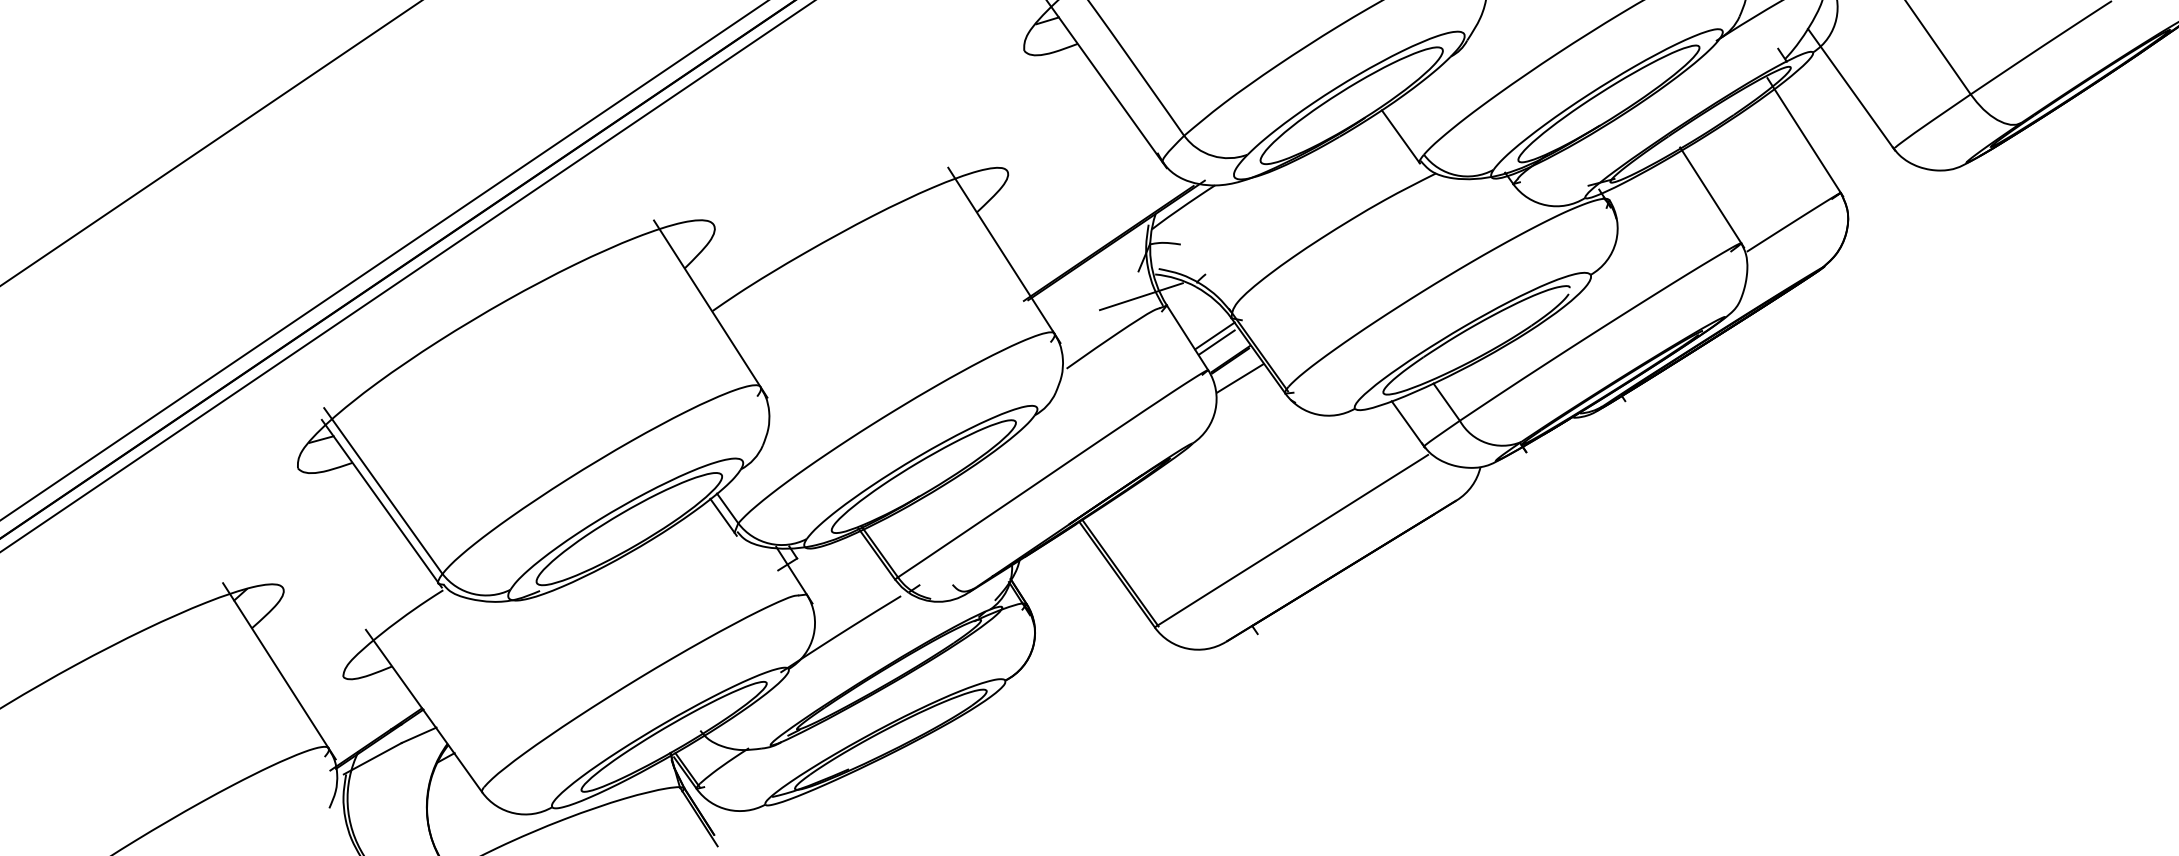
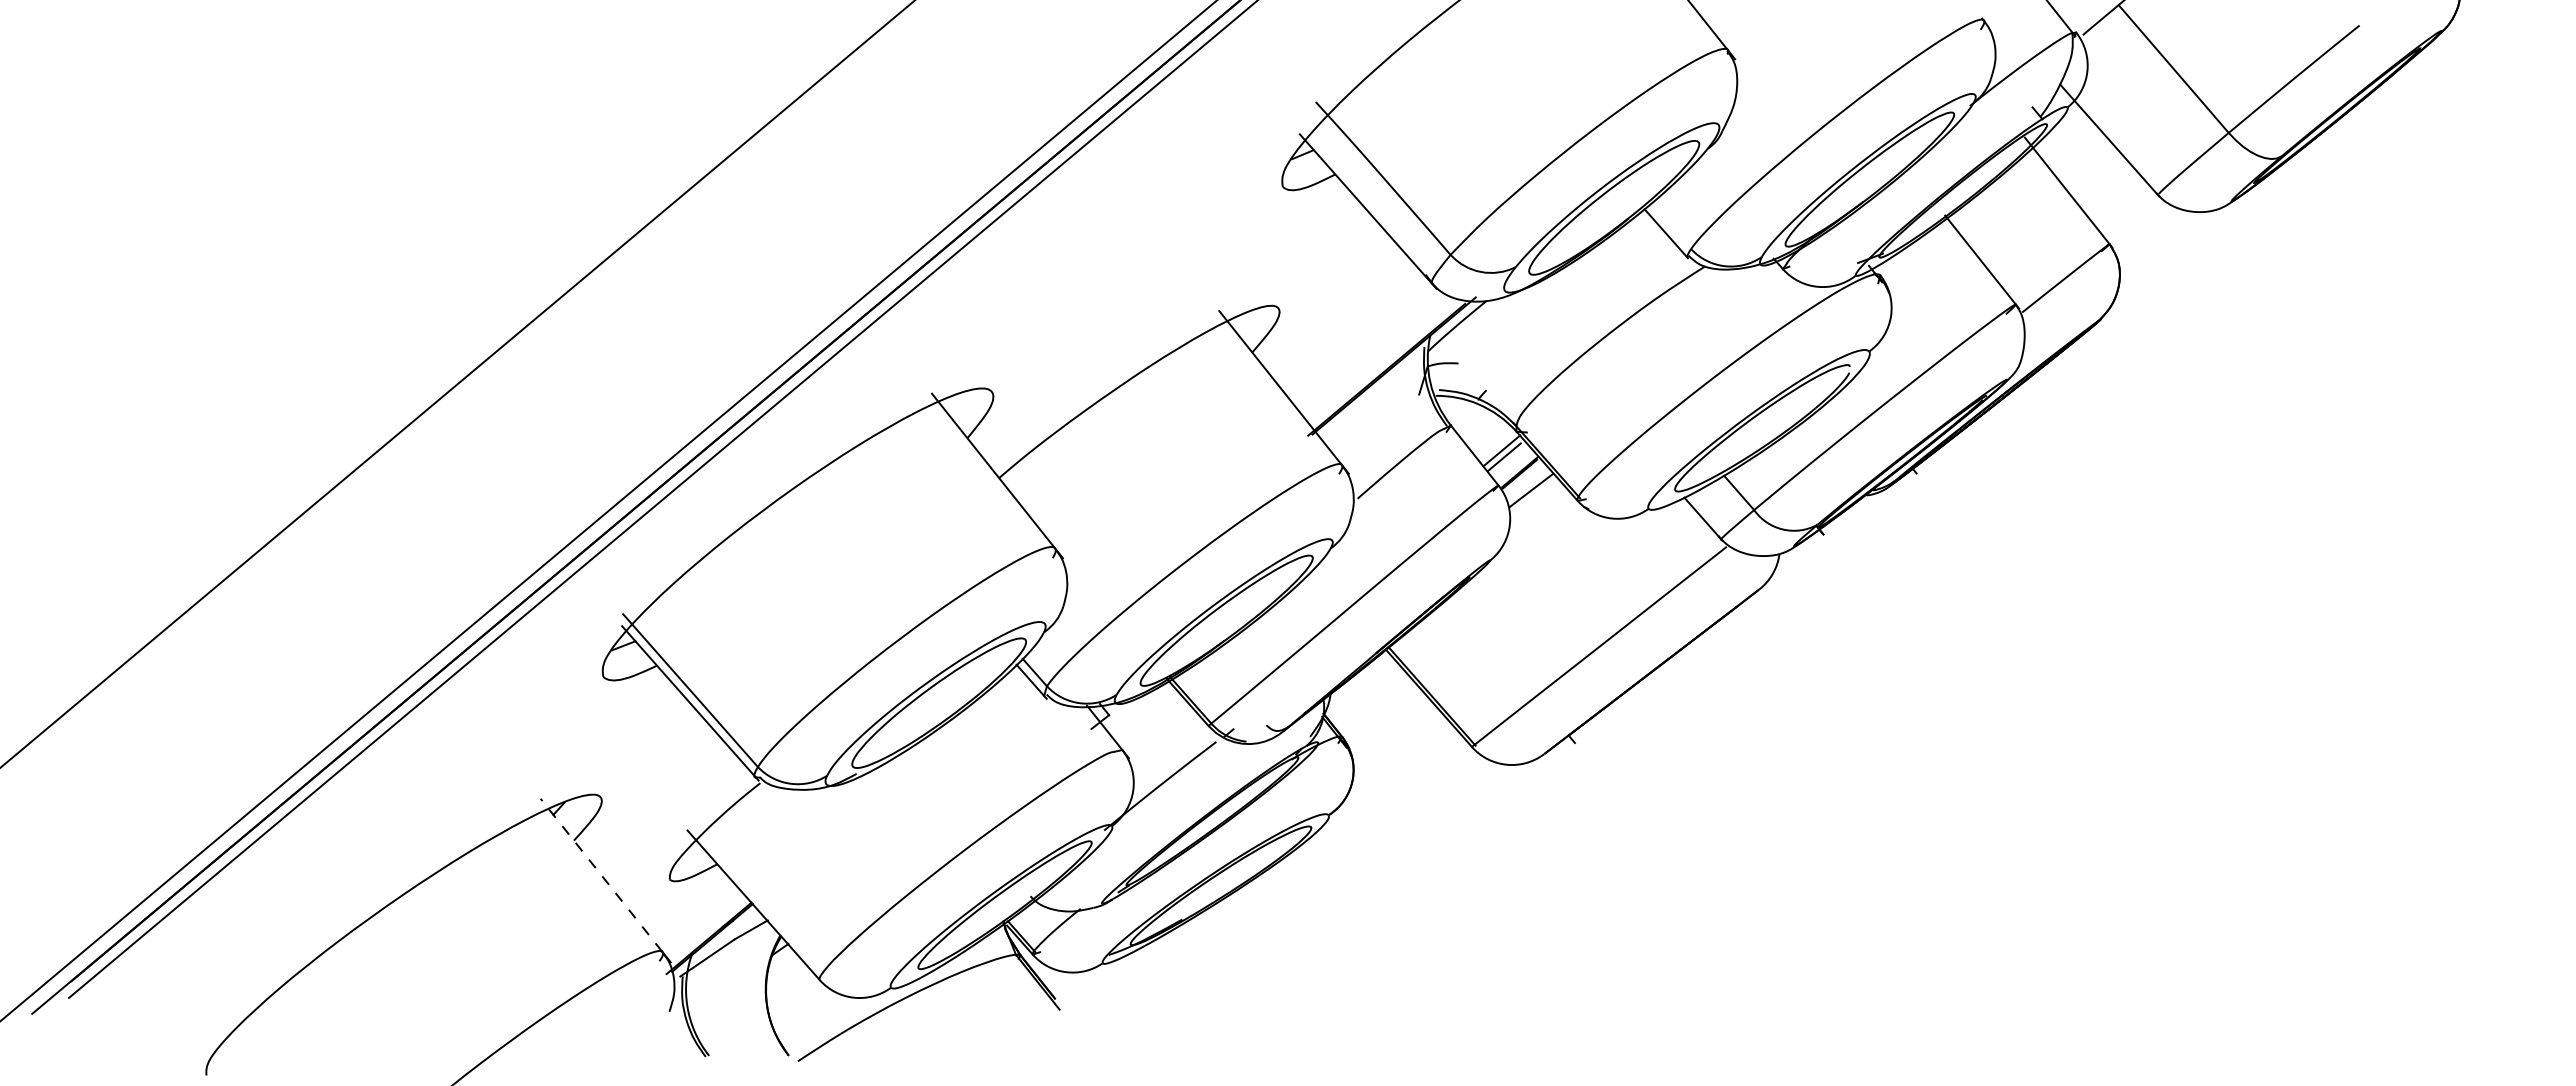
line: (1141, 295) -> (1424, 418), removed
line: (275, 665) -> (601, 875), solid -> dashed

